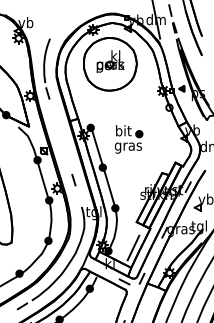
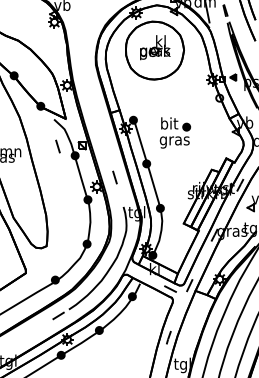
part: (47, 68) -> (85, 55), removed
line: (21, 151) -> (57, 146), added
line: (133, 247) -> (180, 251), removed

